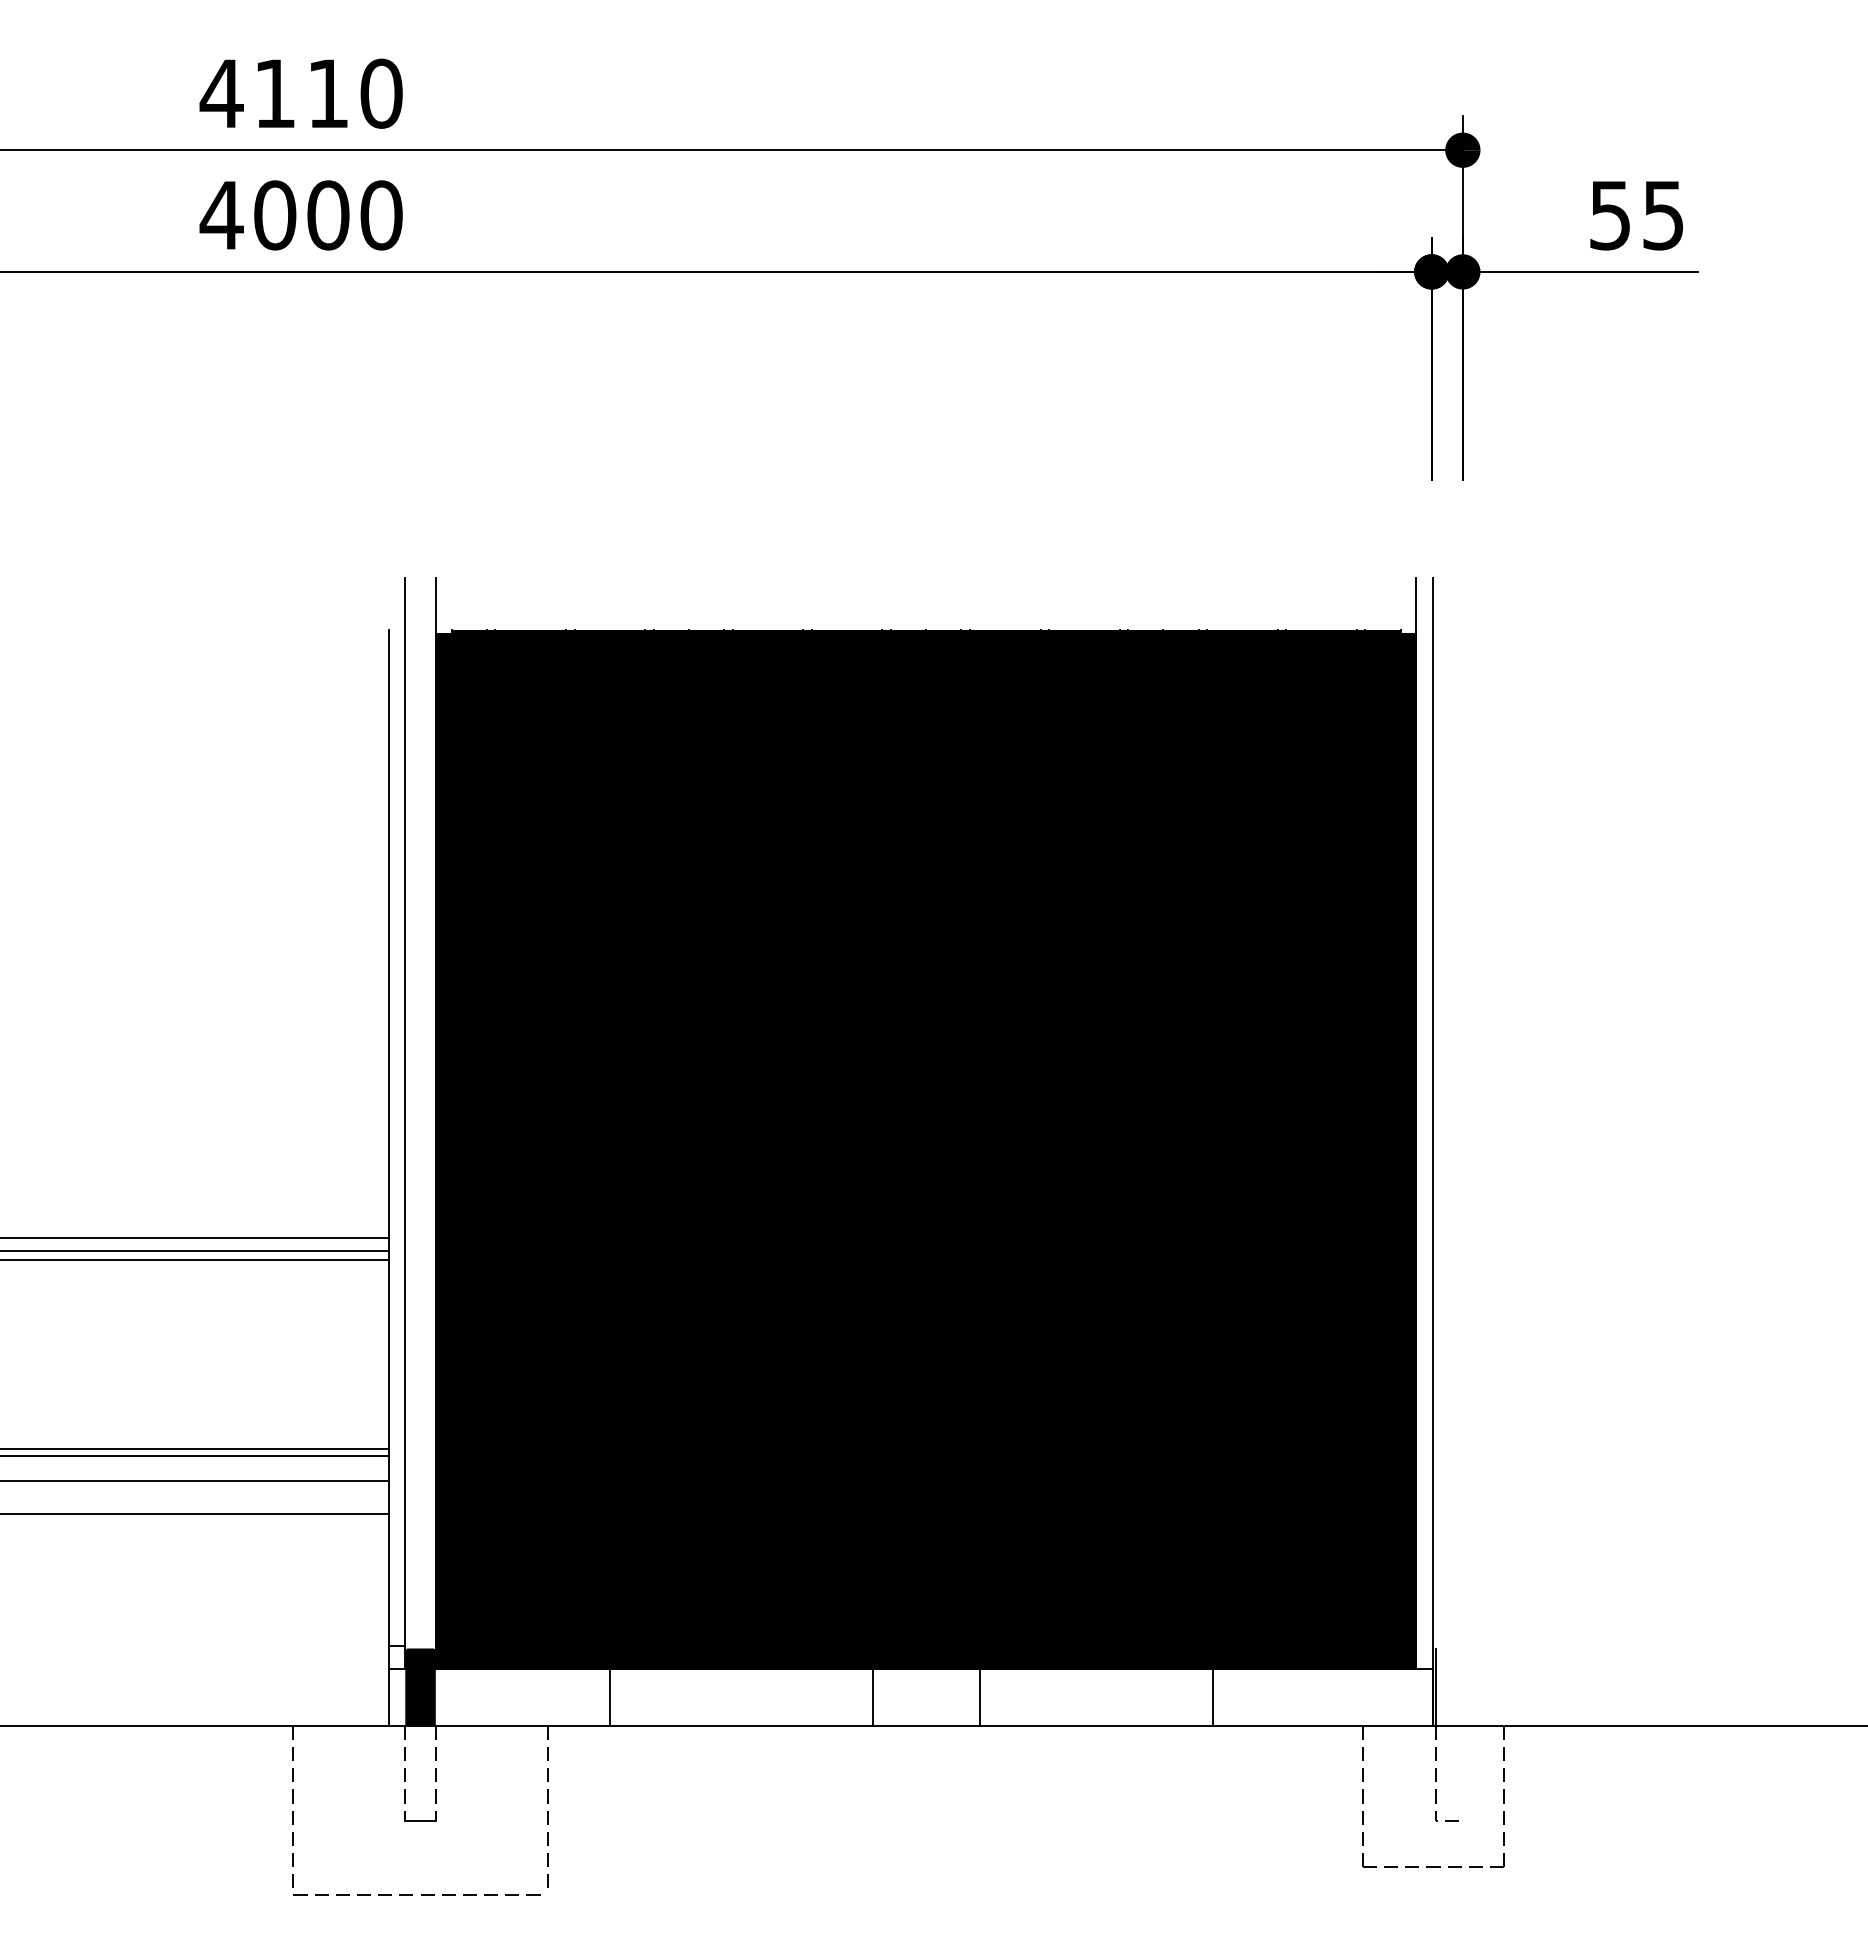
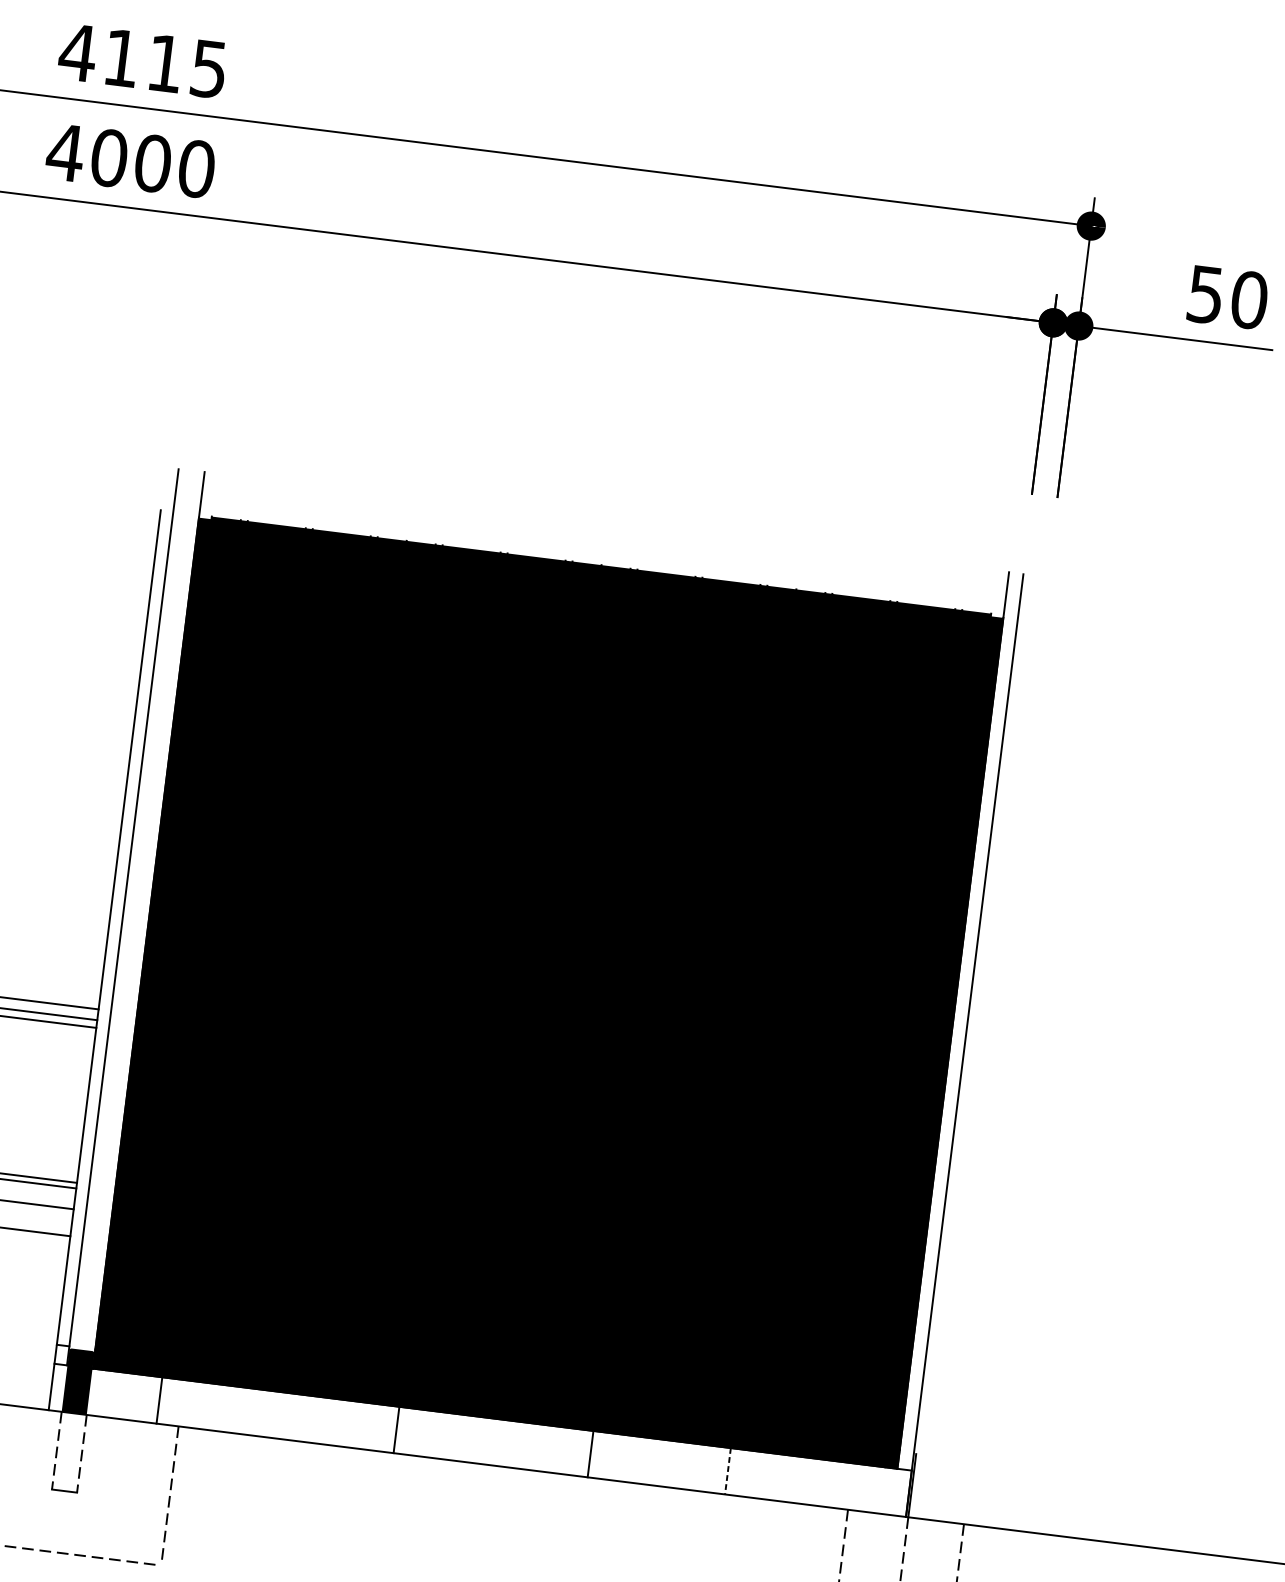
text: (381, 93) -> (209, 68), 4110 -> 4115
text: (1663, 215) -> (1249, 300), 55 -> 50
line: (609, 1697) -> (159, 1400), moved
line: (872, 1697) -> (396, 1429), moved
line: (979, 1697) -> (590, 1453), moved
line: (1213, 1698) -> (728, 1471), solid -> dashed

